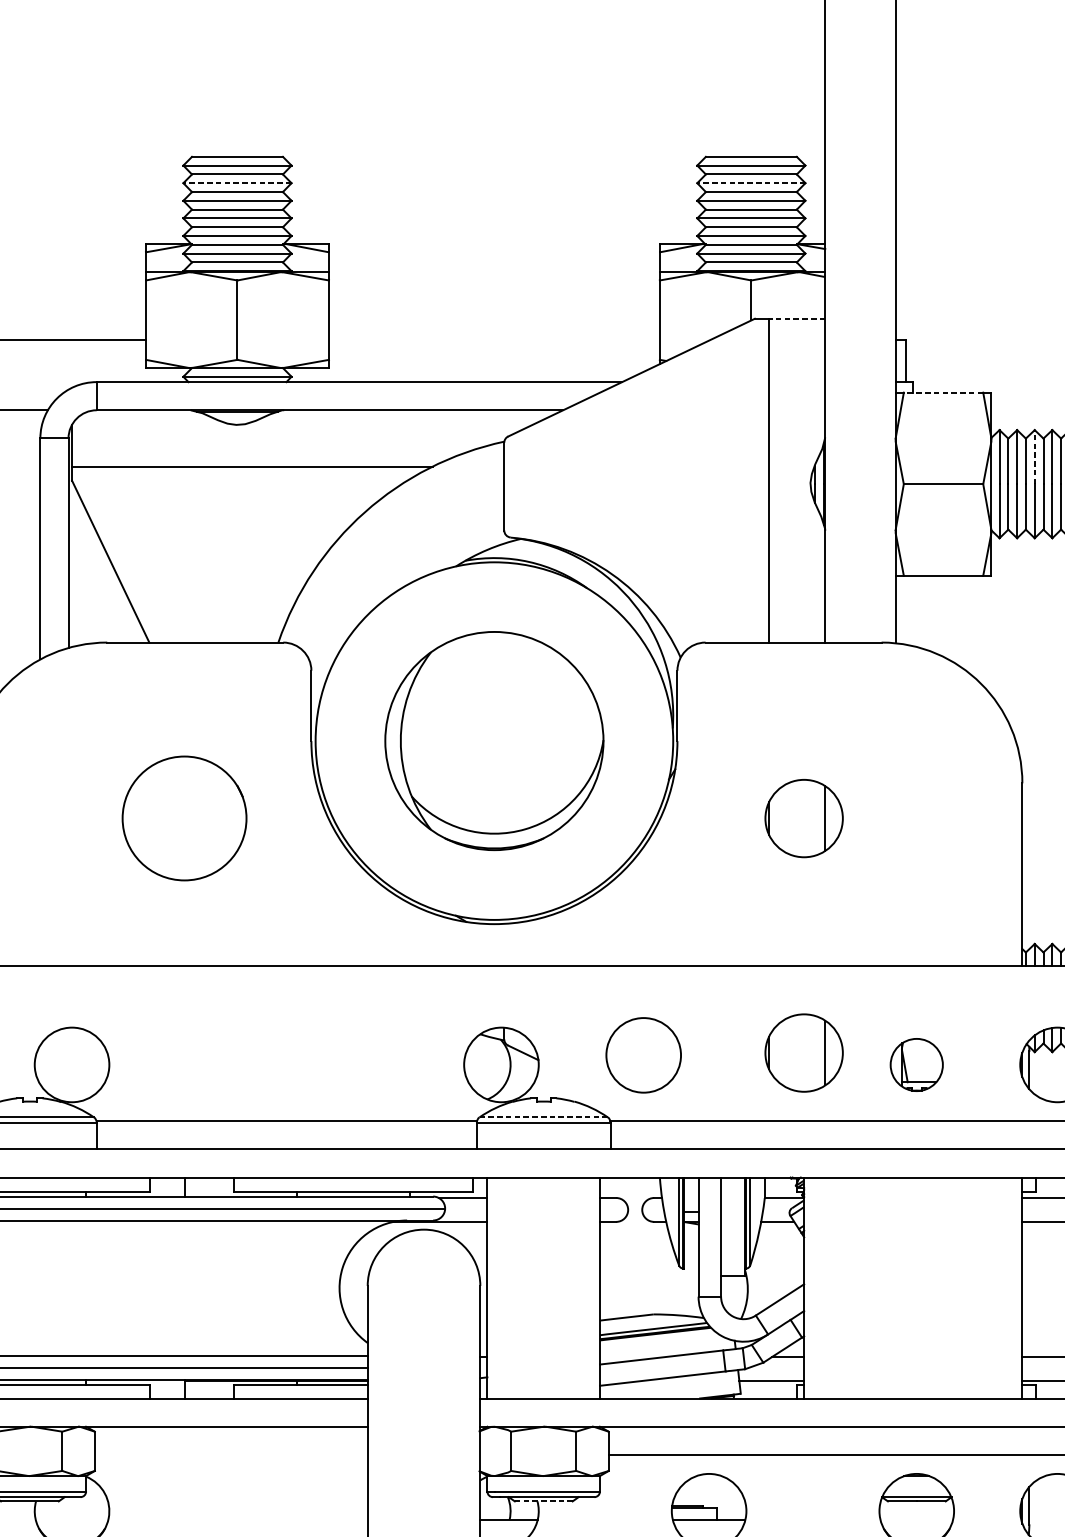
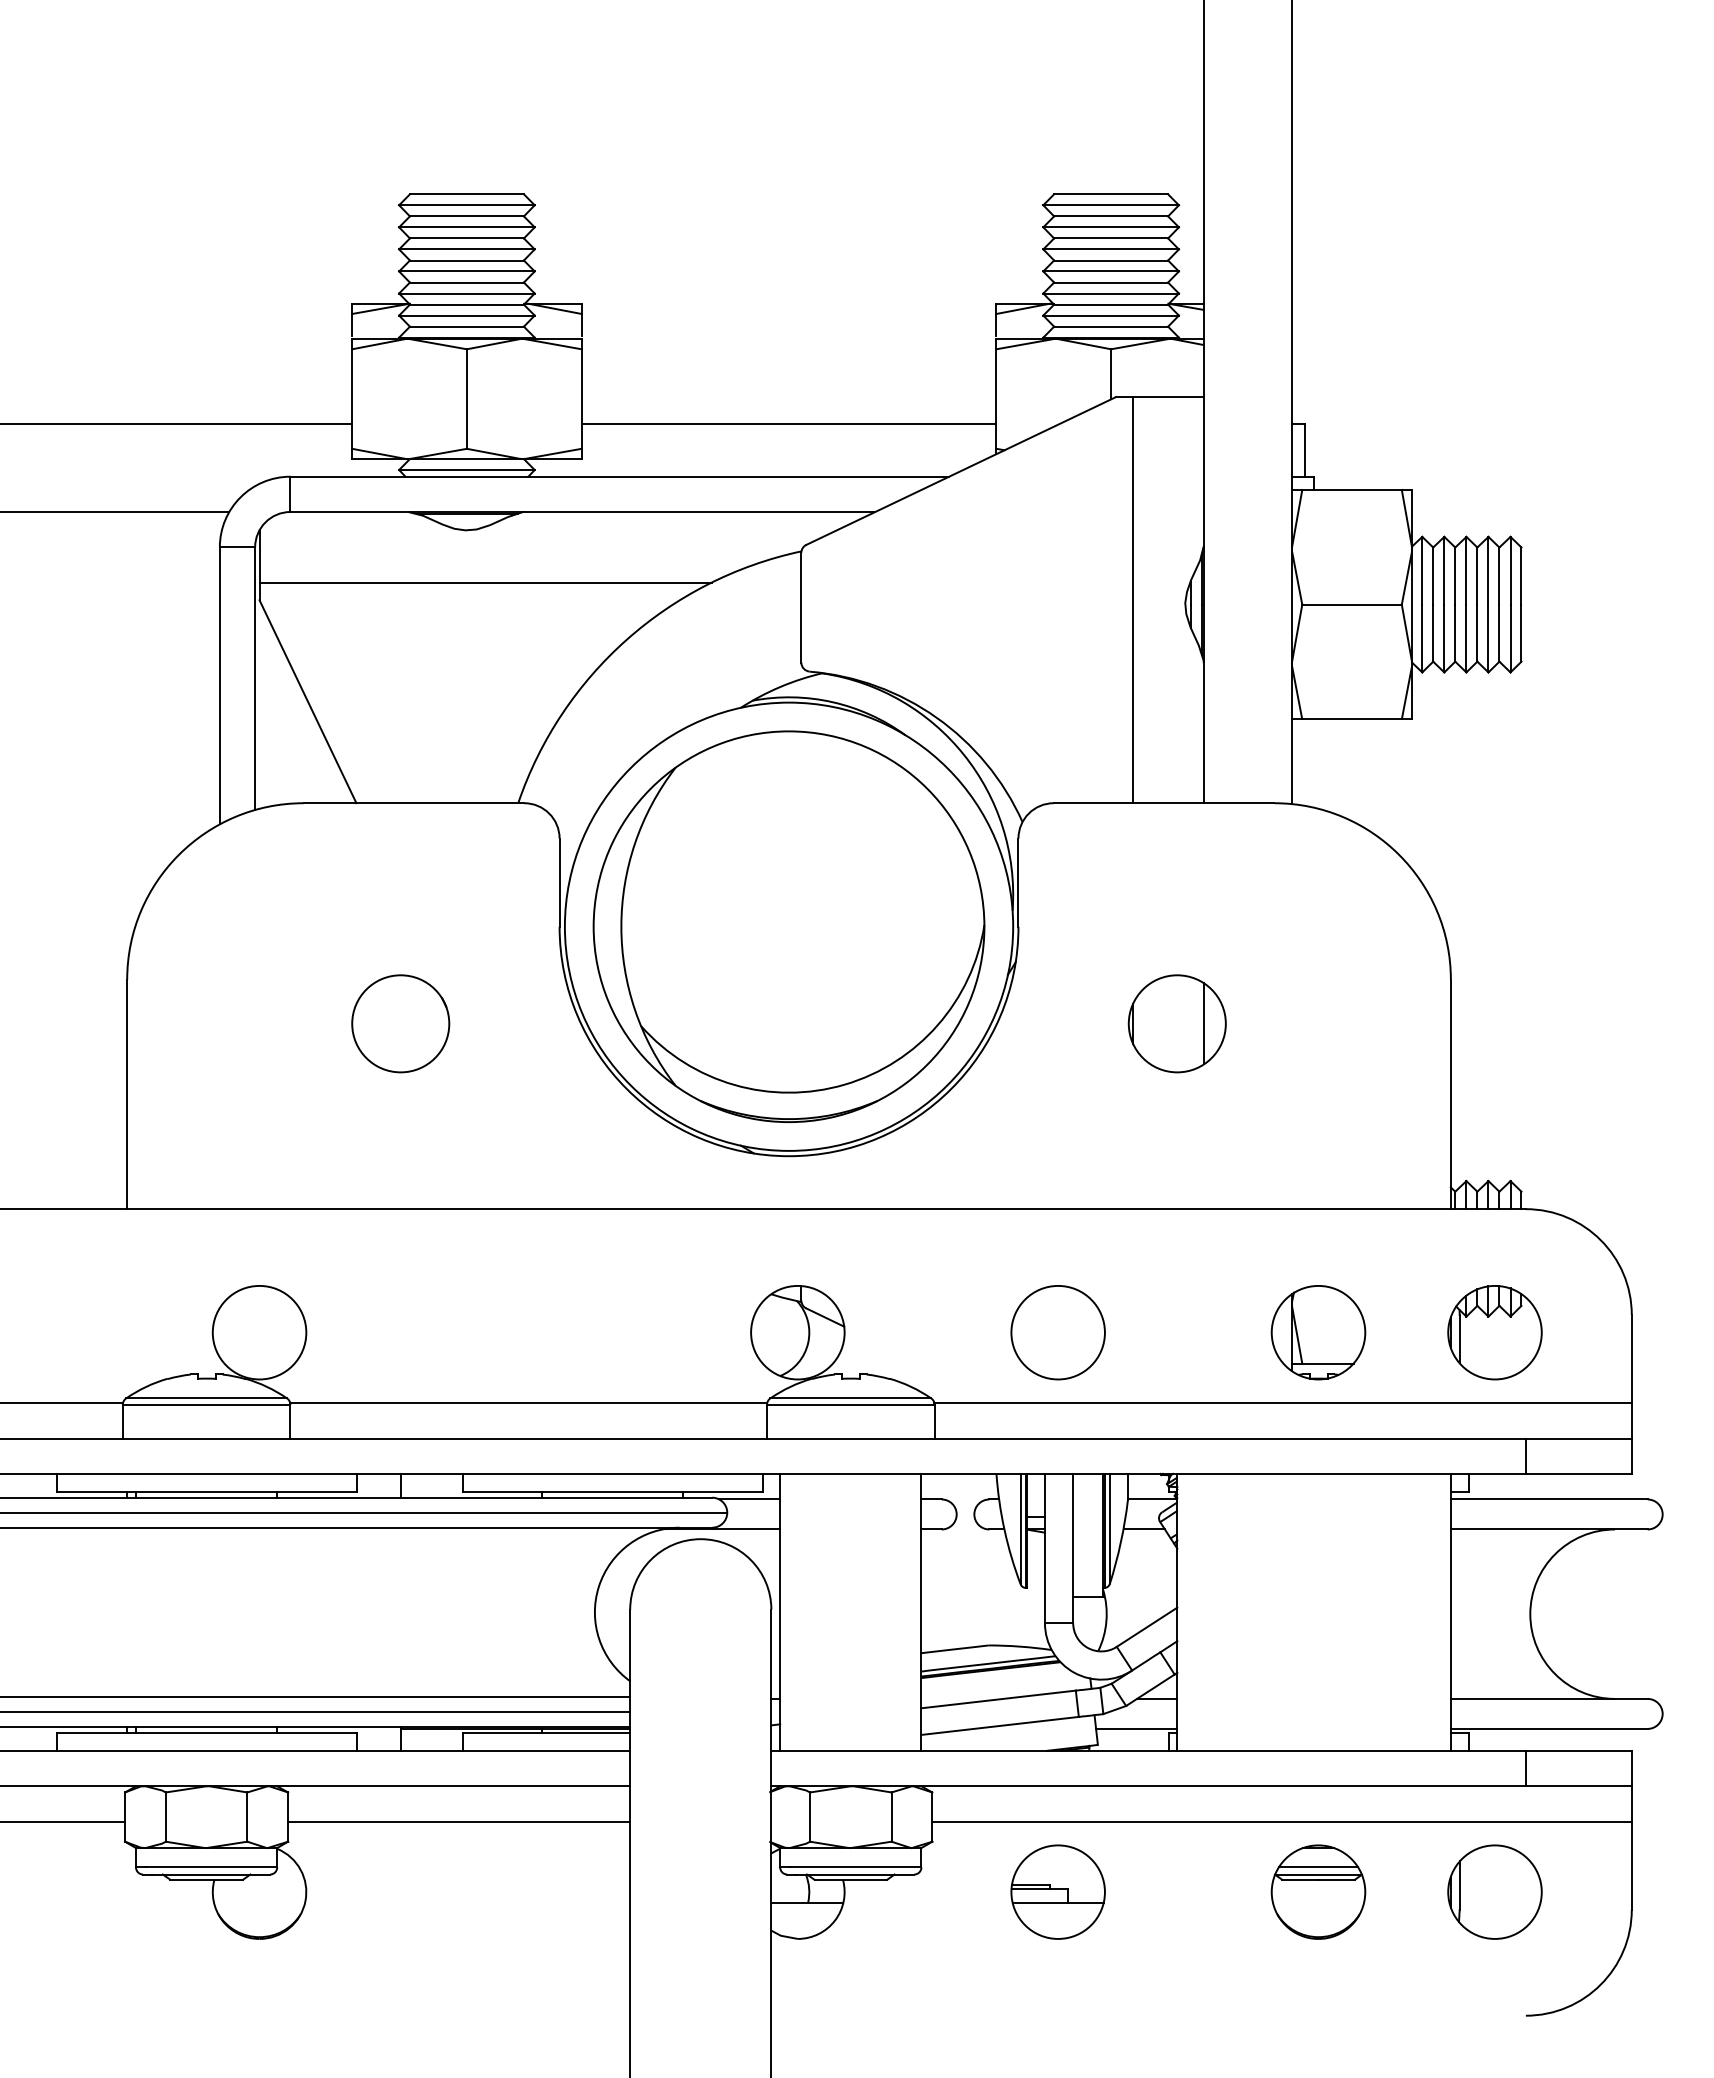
line: (237, 183) -> (466, 227), dashed -> solid
line: (751, 183) -> (1111, 227), dashed -> solid
line: (797, 318) -> (1168, 397), dashed -> solid
line: (493, 339) -> (788, 423), added
line: (943, 392) -> (1352, 489), dashed -> solid
line: (1034, 456) -> (1466, 570), dashed -> solid
part: (493, 740) -> (788, 926), size x1.43
circle: (184, 818) -> (400, 1023), size x0.62
part: (803, 1052) -> (1176, 1317), removed
circle: (643, 1055) -> (1057, 1332), moved
part: (916, 1064) -> (1318, 1332), size x1.43
line: (544, 1117) -> (851, 1398), dashed -> solid
line: (231, 1454) -> (459, 1821), added
line: (916, 1491) -> (1318, 1867), added
line: (544, 1501) -> (851, 1879), dashed -> solid

